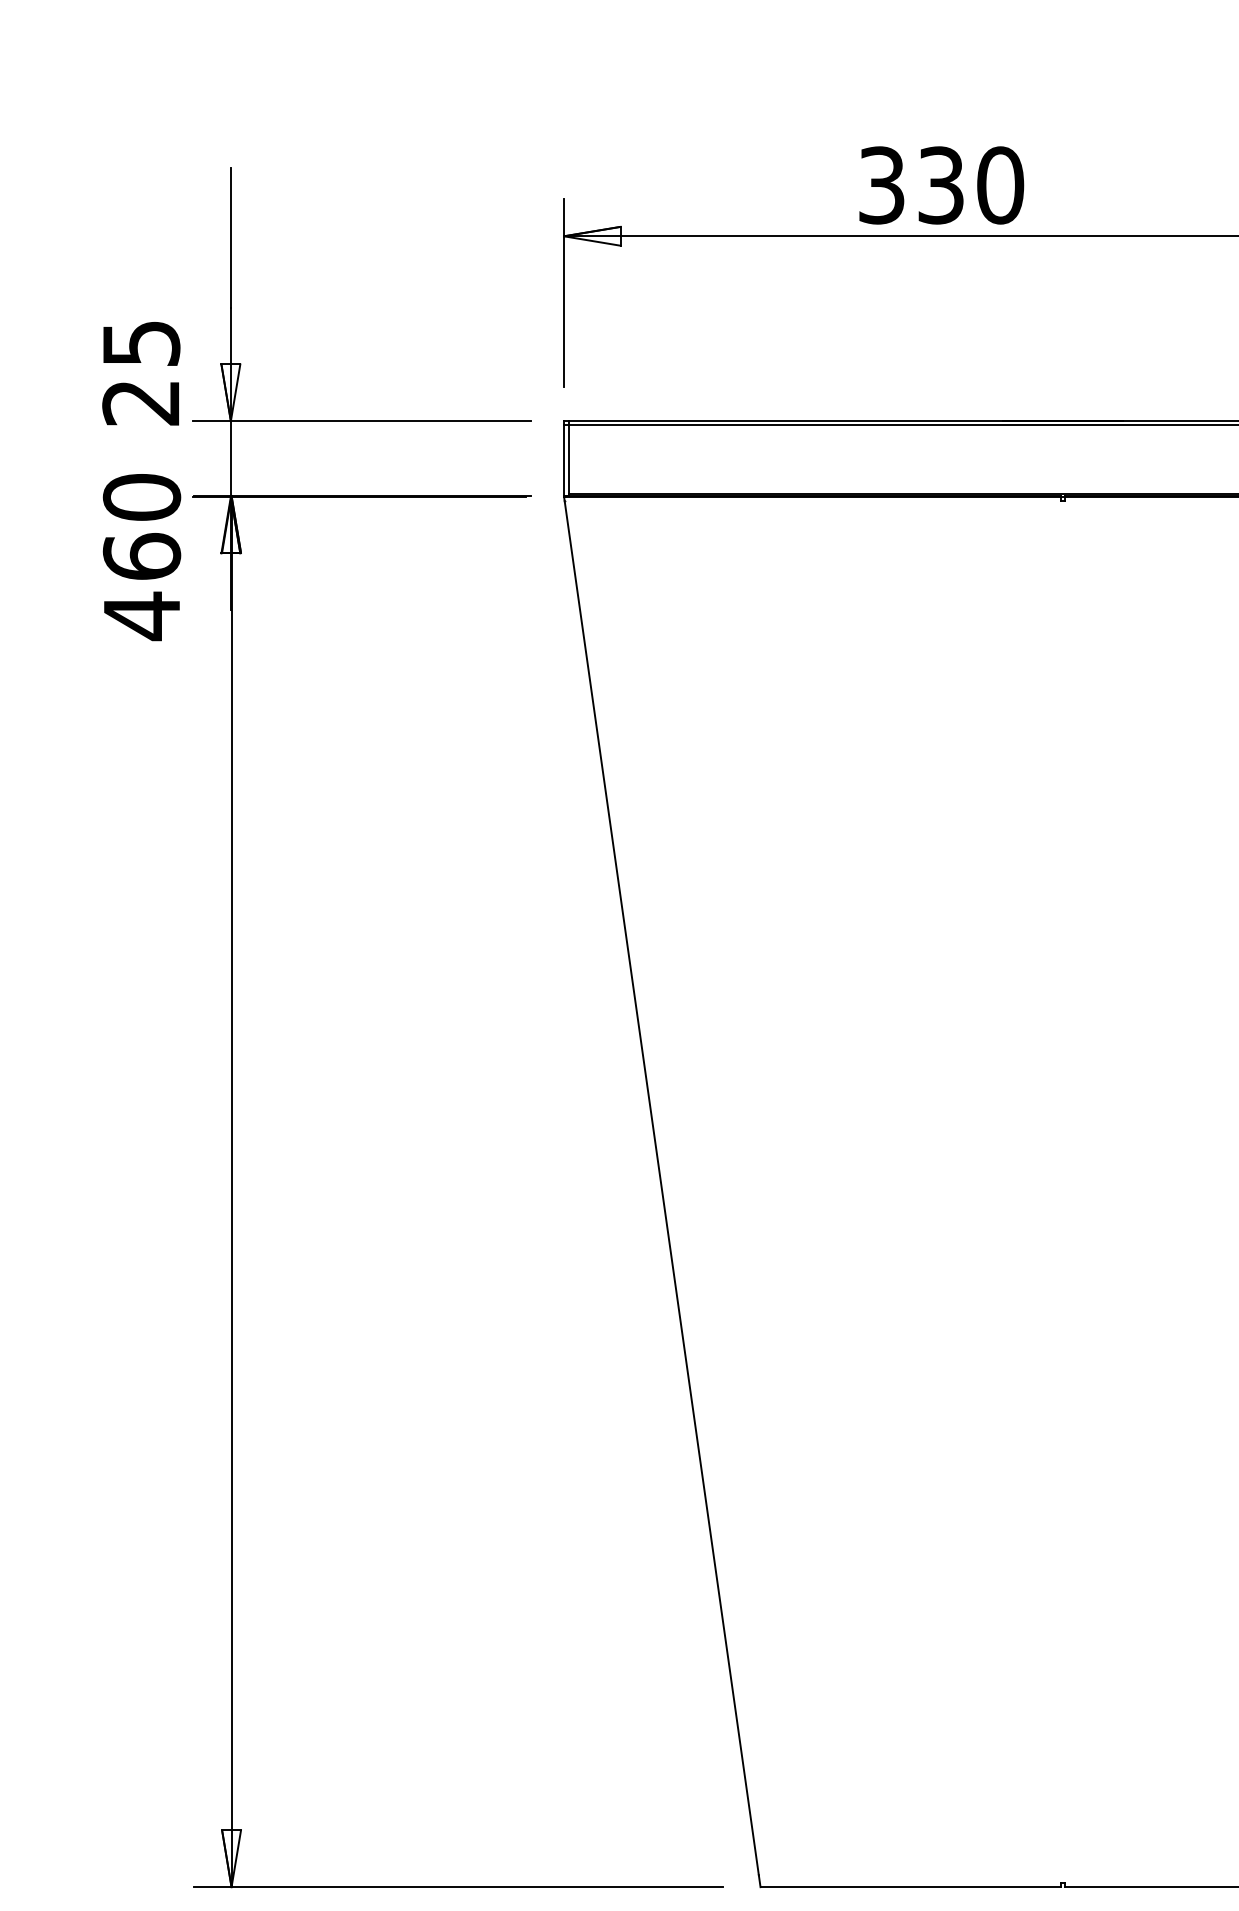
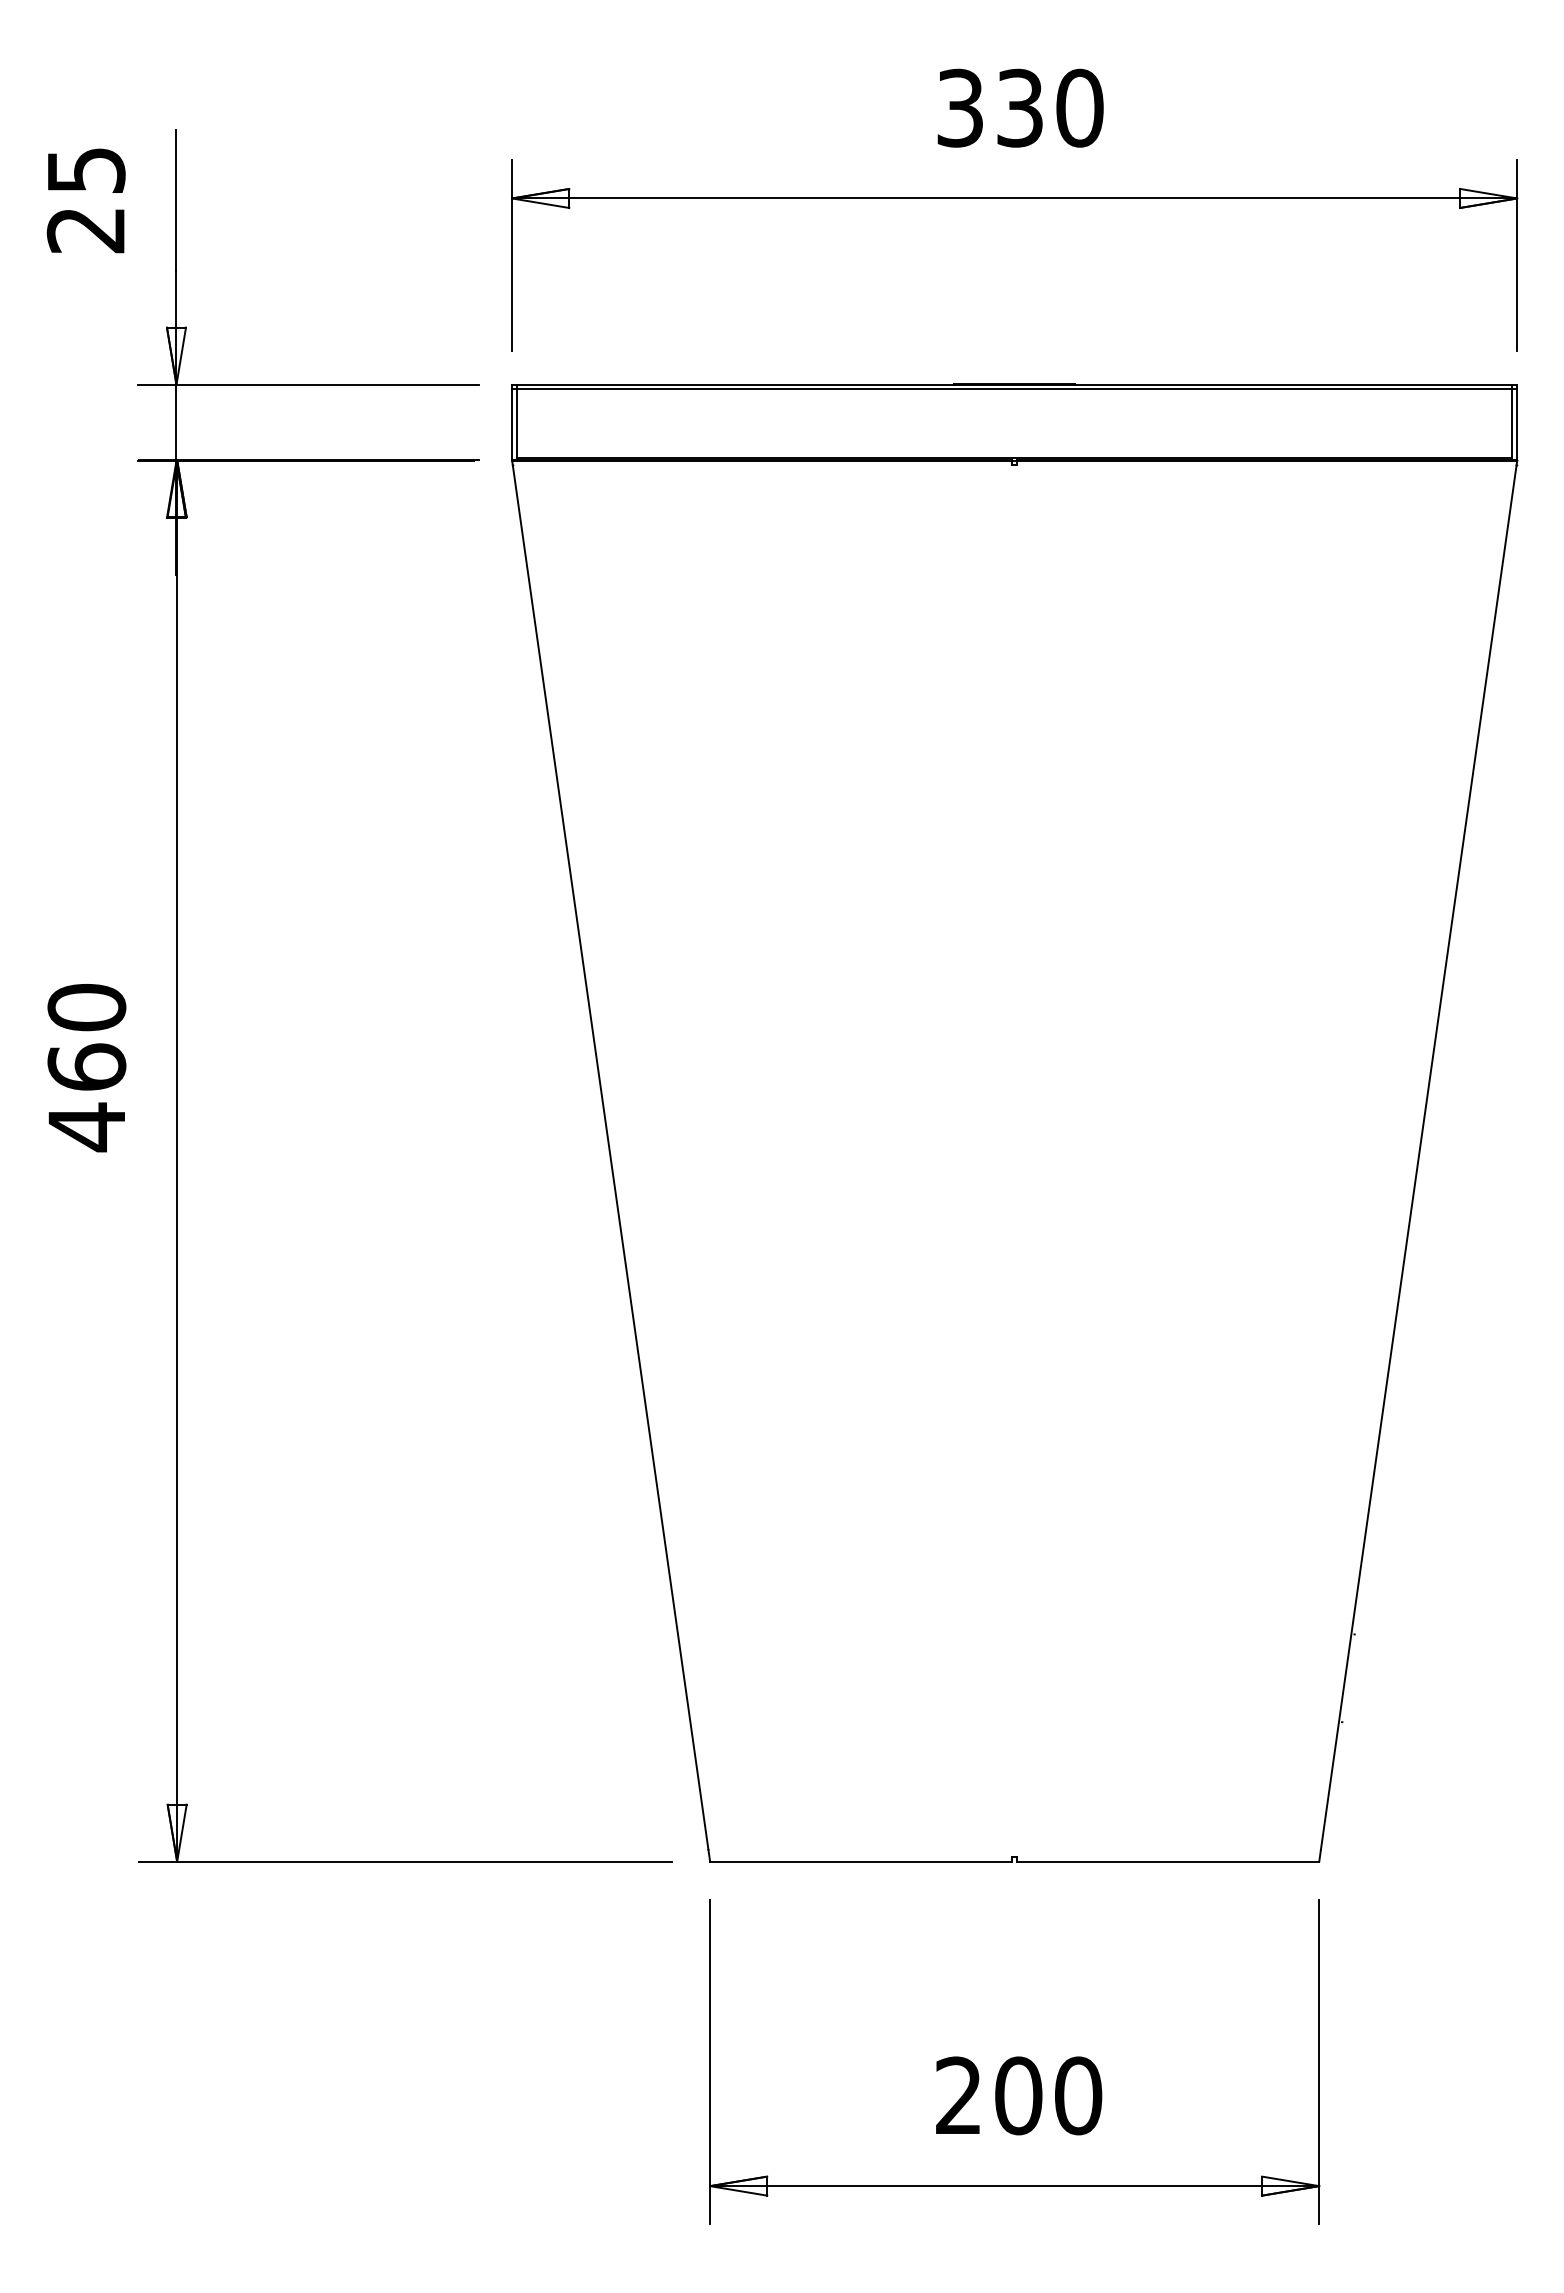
text: (941, 184) -> (1020, 107), moved
text: (140, 373) -> (85, 200), moved
text: (141, 557) -> (86, 1068), moved

